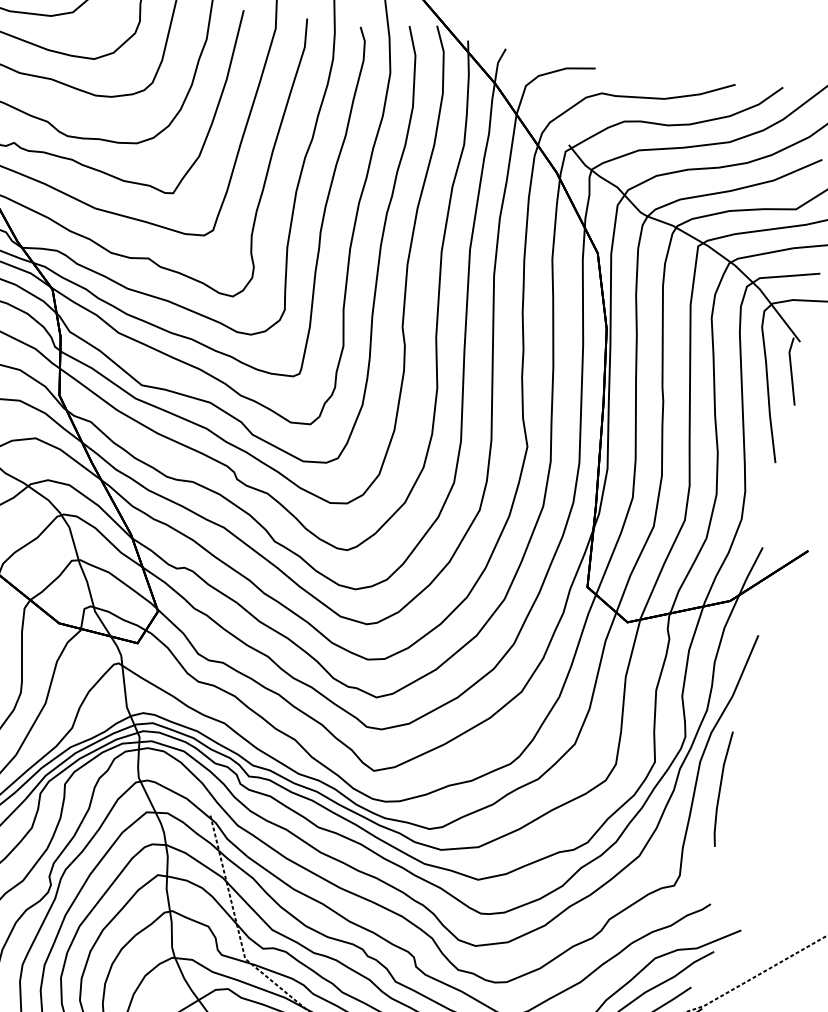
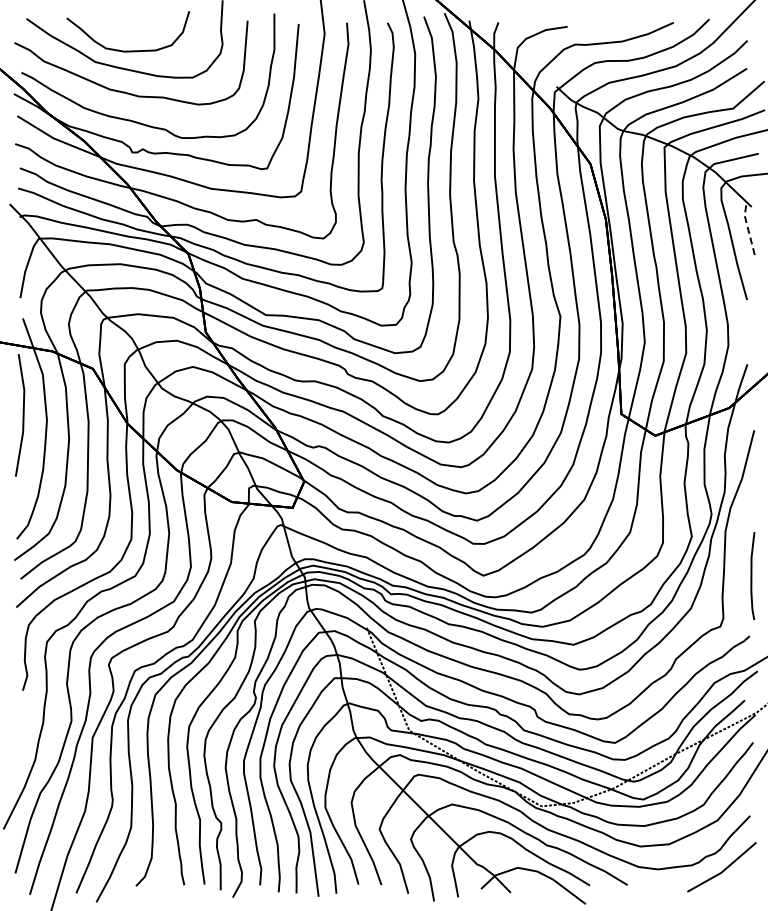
line: (791, 370) -> (748, 229), solid -> dashed
line: (721, 788) -> (752, 575), moved

